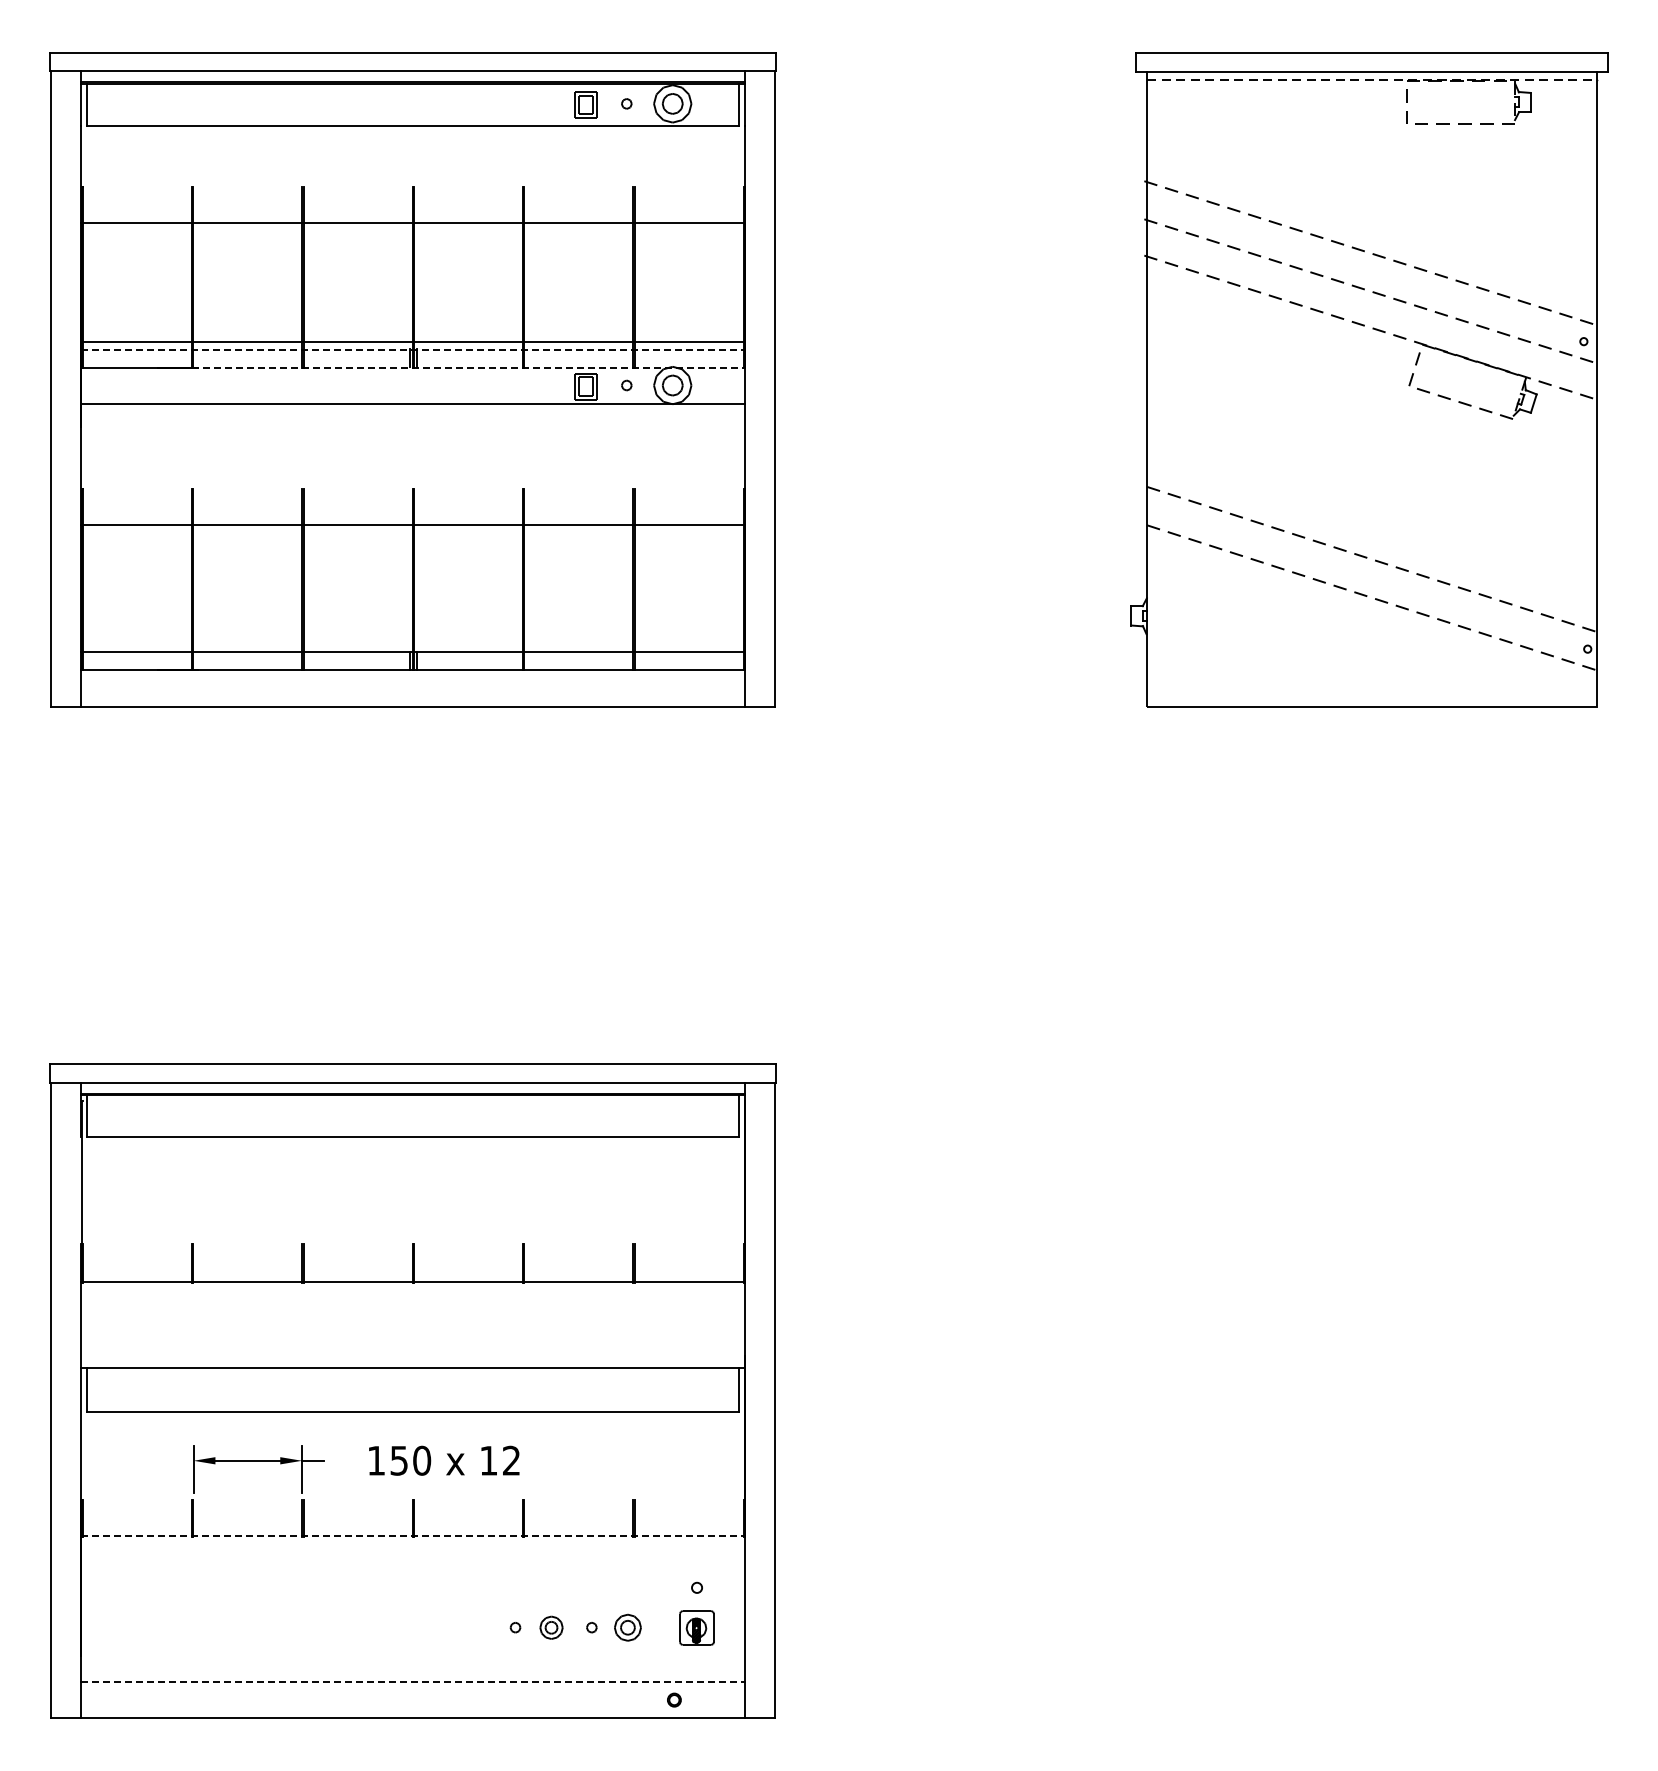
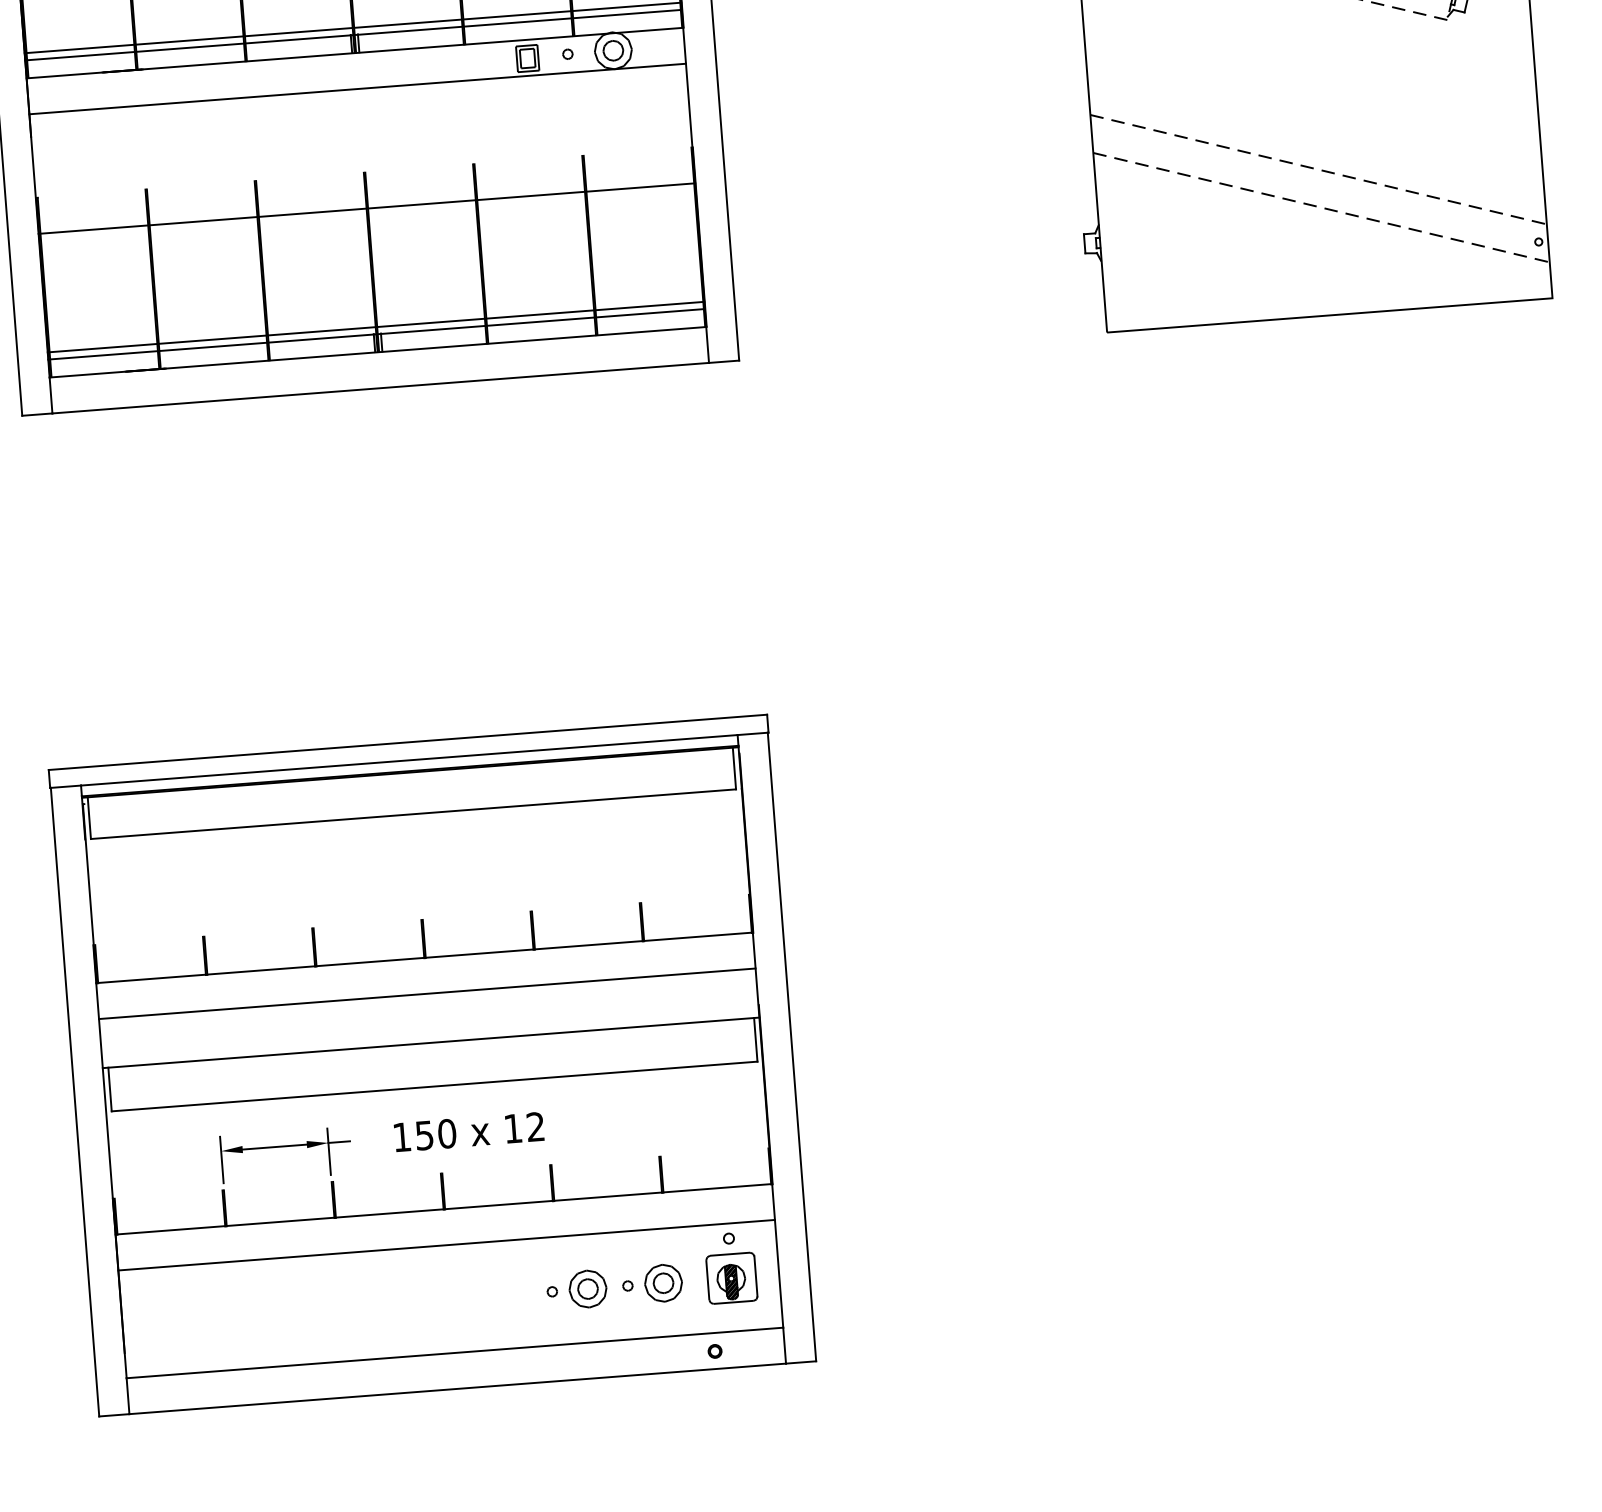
line: (412, 349) -> (353, 34), dashed -> solid
line: (452, 367) -> (394, 49), dashed -> solid
line: (412, 644) -> (375, 326), added
line: (412, 1318) -> (426, 993), added
line: (412, 1536) -> (443, 1209), dashed -> solid
line: (412, 1572) -> (446, 1245), added
part: (551, 1627) -> (587, 1288), size x1.67
part: (627, 1627) -> (663, 1283), size x1.43
part: (696, 1627) -> (731, 1277), size x1.43
line: (412, 1681) -> (454, 1352), dashed -> solid

